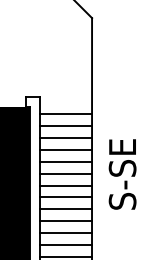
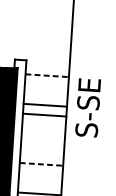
line: (66, 113) -> (47, 75), solid -> dashed
line: (65, 125) -> (46, 85), removed
line: (65, 137) -> (45, 95), removed
line: (65, 173) -> (43, 124), removed
text: (122, 174) -> (88, 107), moved
line: (65, 185) -> (43, 134), removed
line: (65, 197) -> (42, 144), removed
line: (65, 209) -> (41, 154), removed
line: (66, 221) -> (42, 164), solid -> dashed
line: (65, 233) -> (40, 174), removed
line: (65, 245) -> (39, 184), removed

